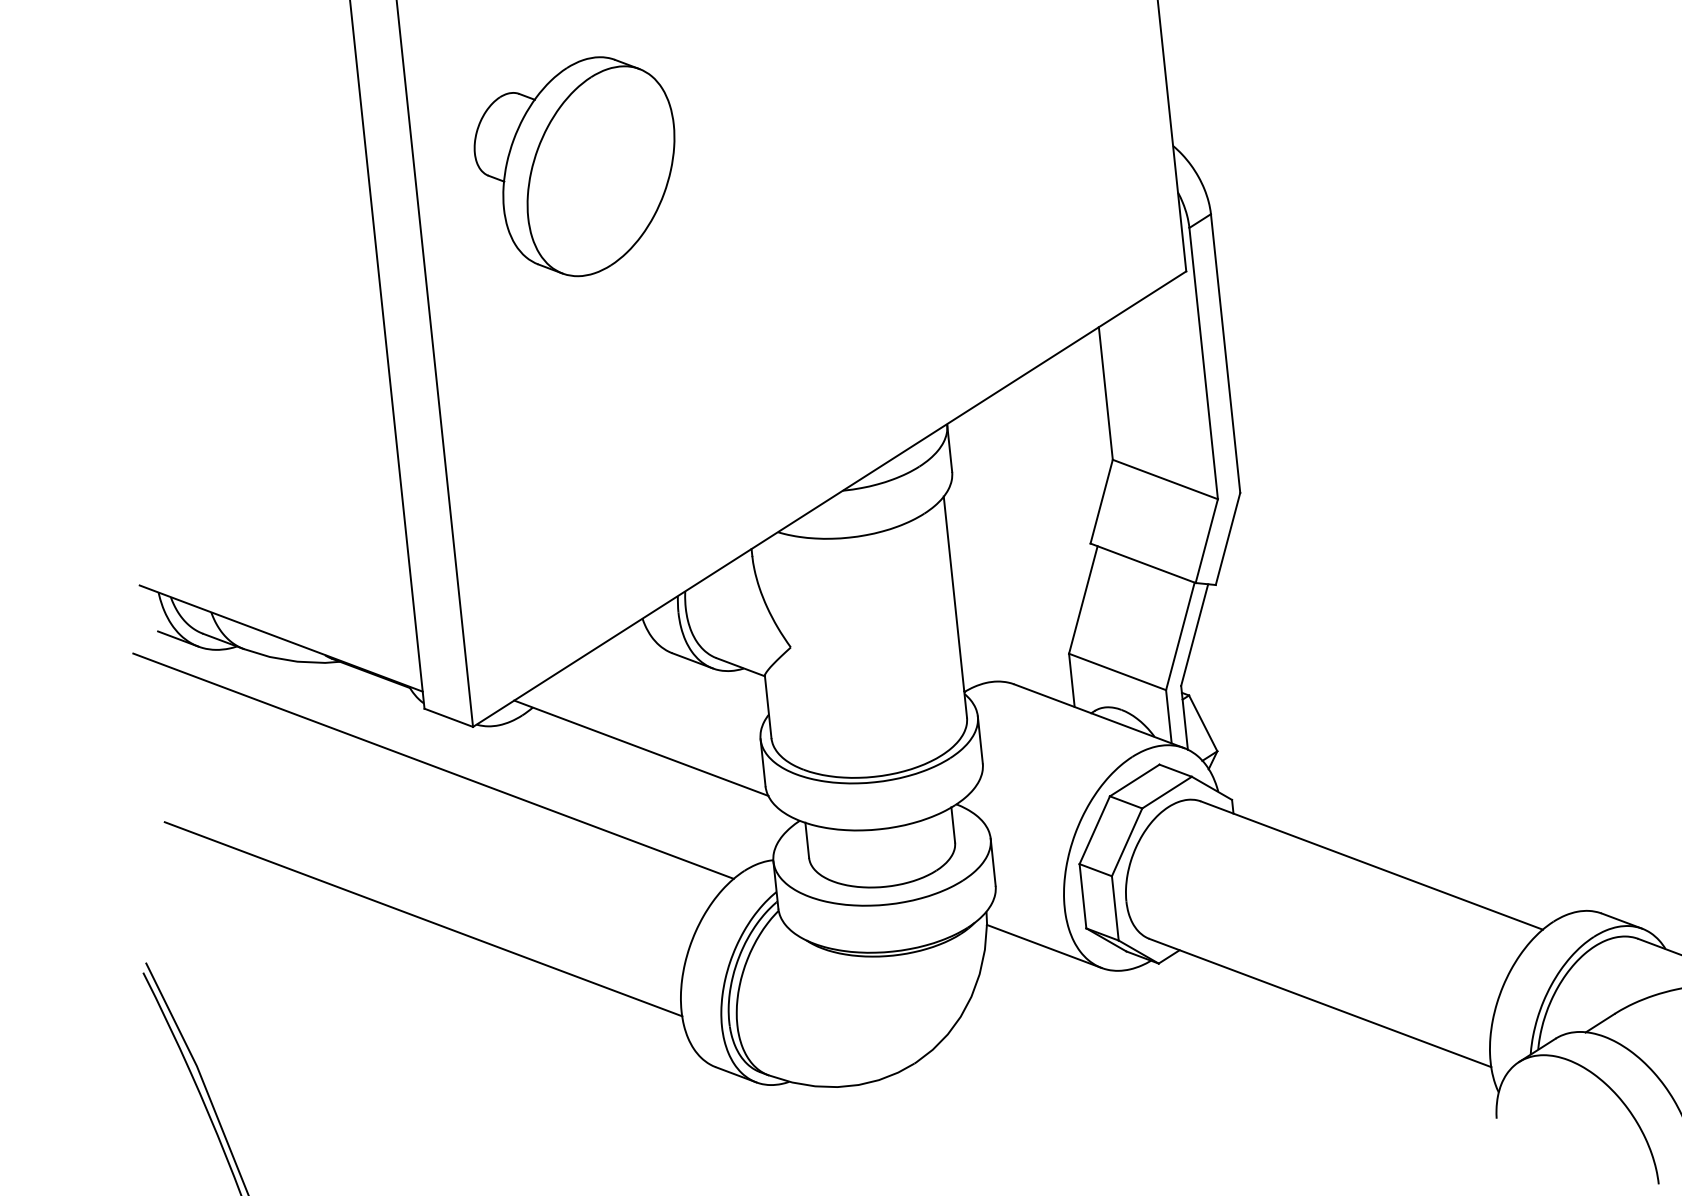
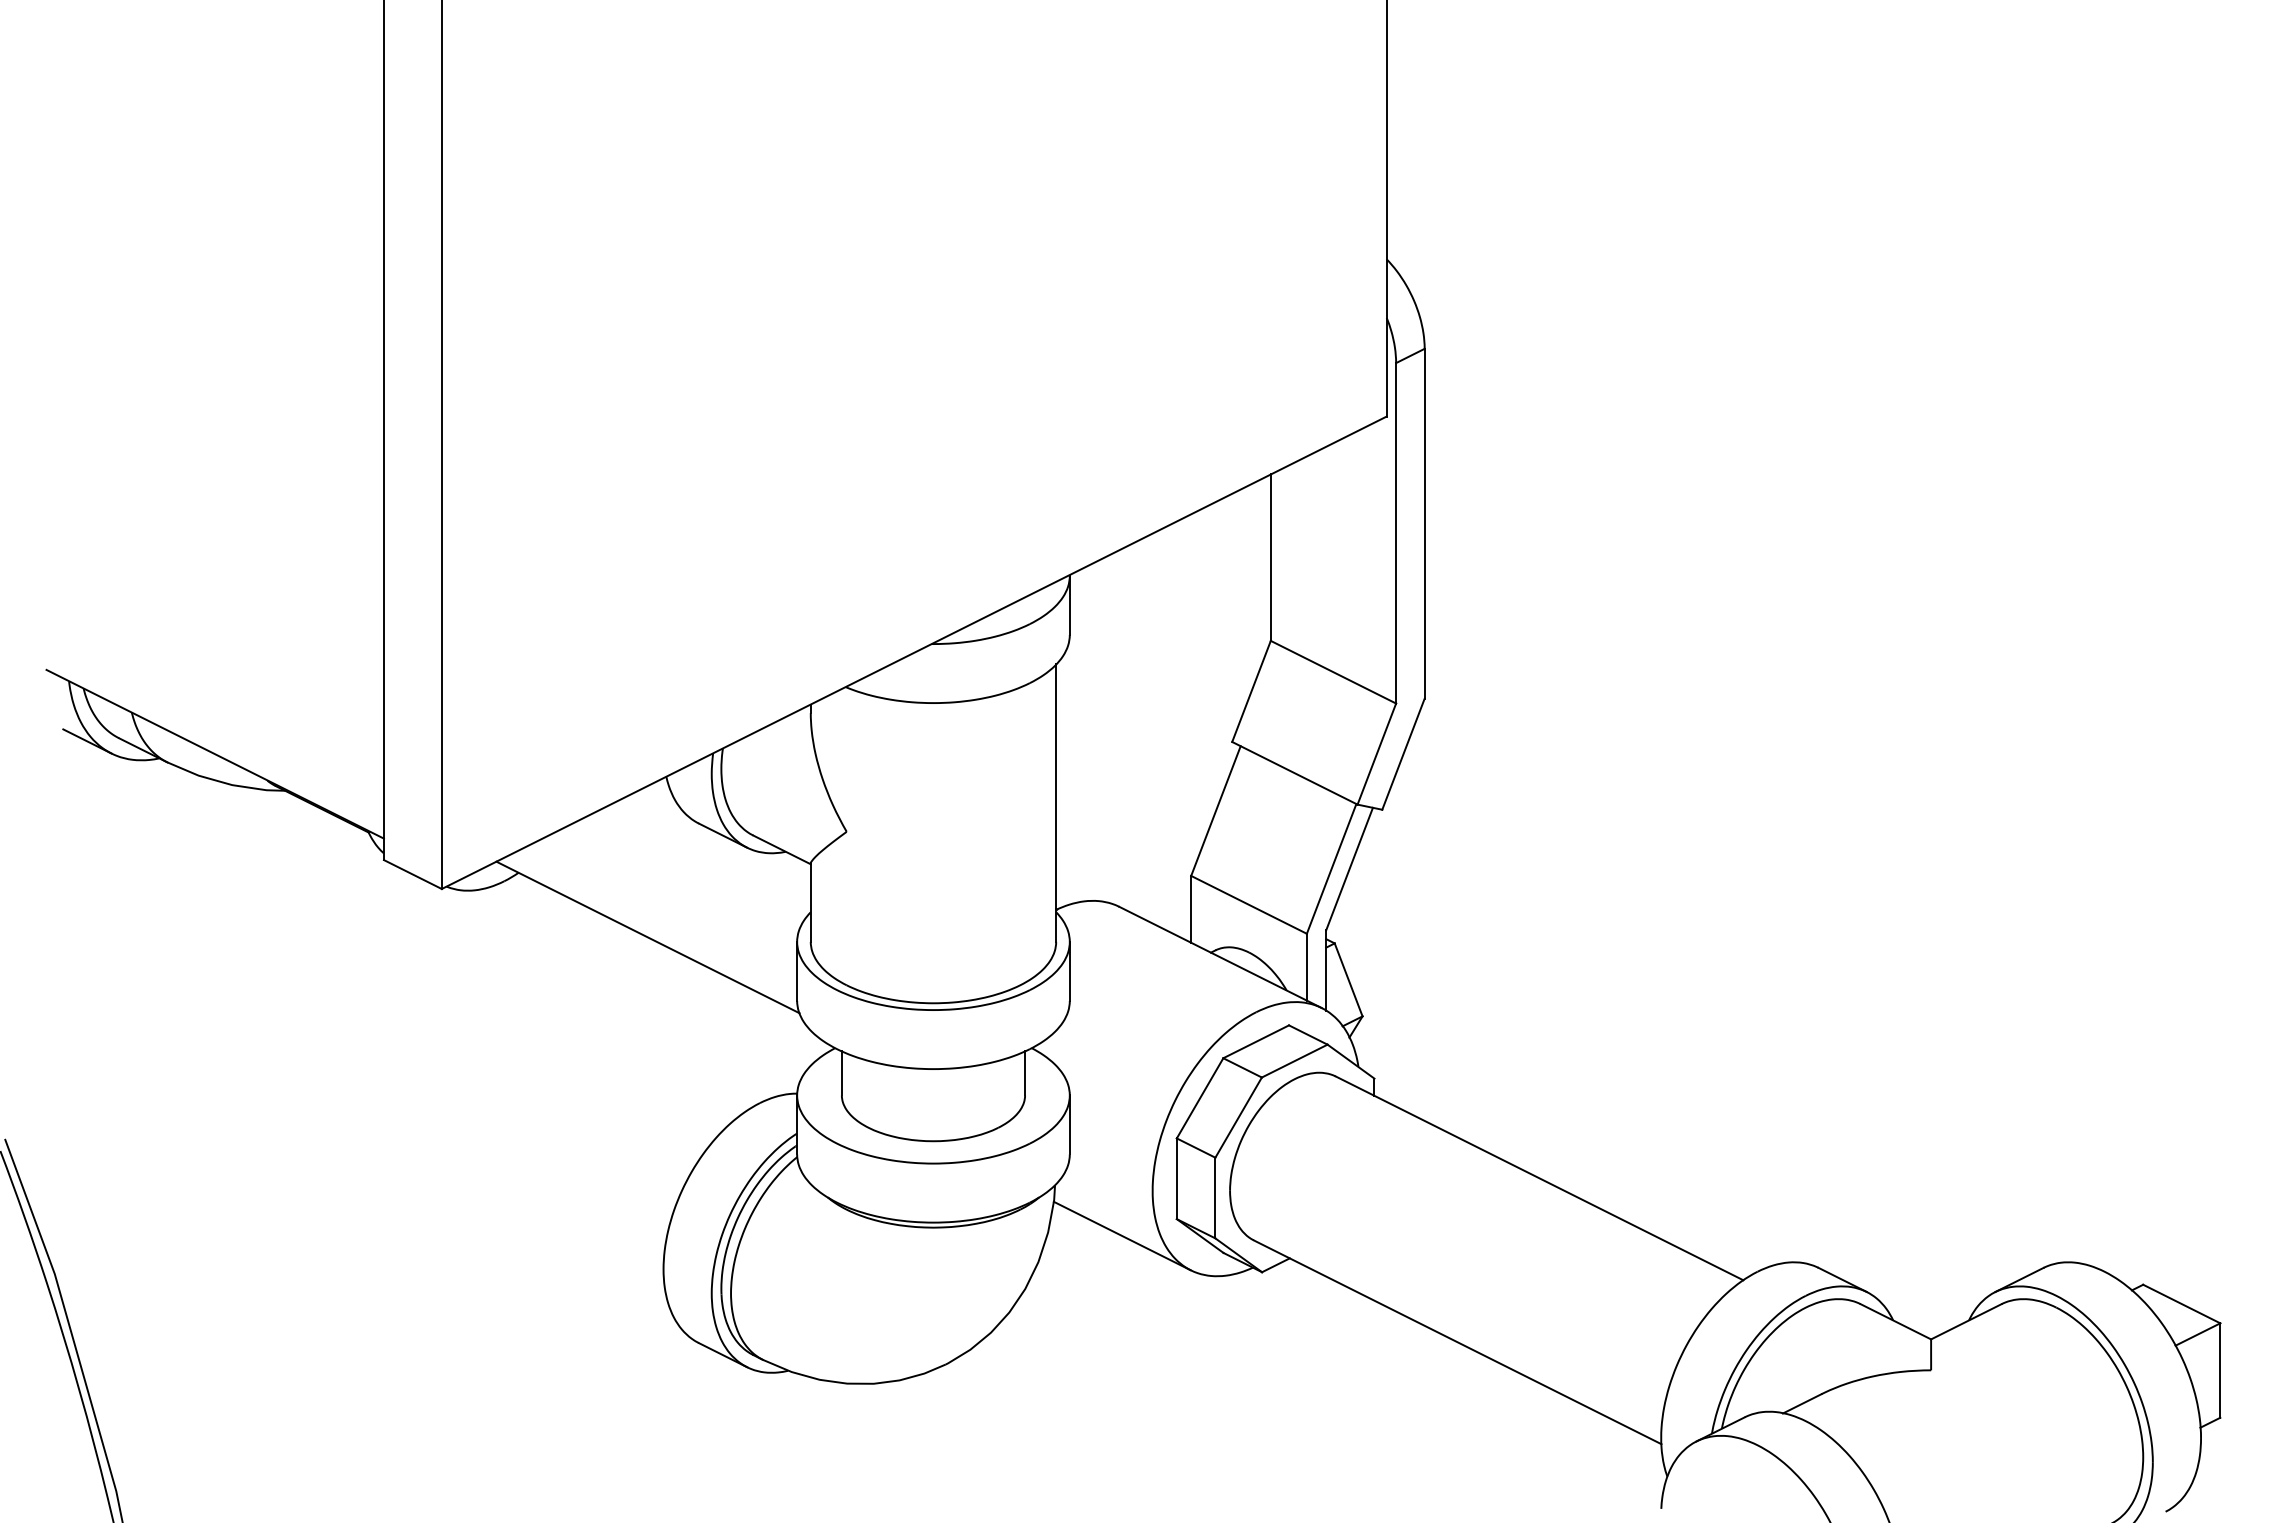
part: (577, 167) -> (644, 208), removed
line: (433, 766) -> (387, 932), removed
line: (422, 919) -> (354, 1121), removed

